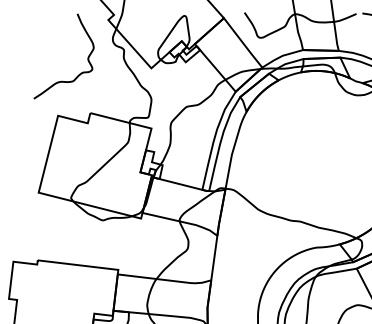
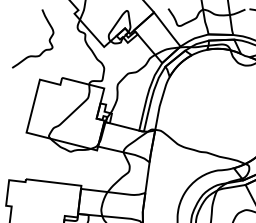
curve: (86, 58) -> (48, 40), moved

